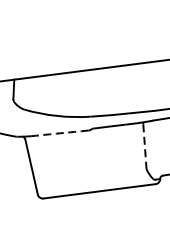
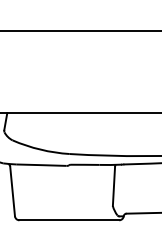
arc: (60, 133) -> (41, 165), dashed -> solid
line: (144, 146) -> (113, 186), dashed -> solid

